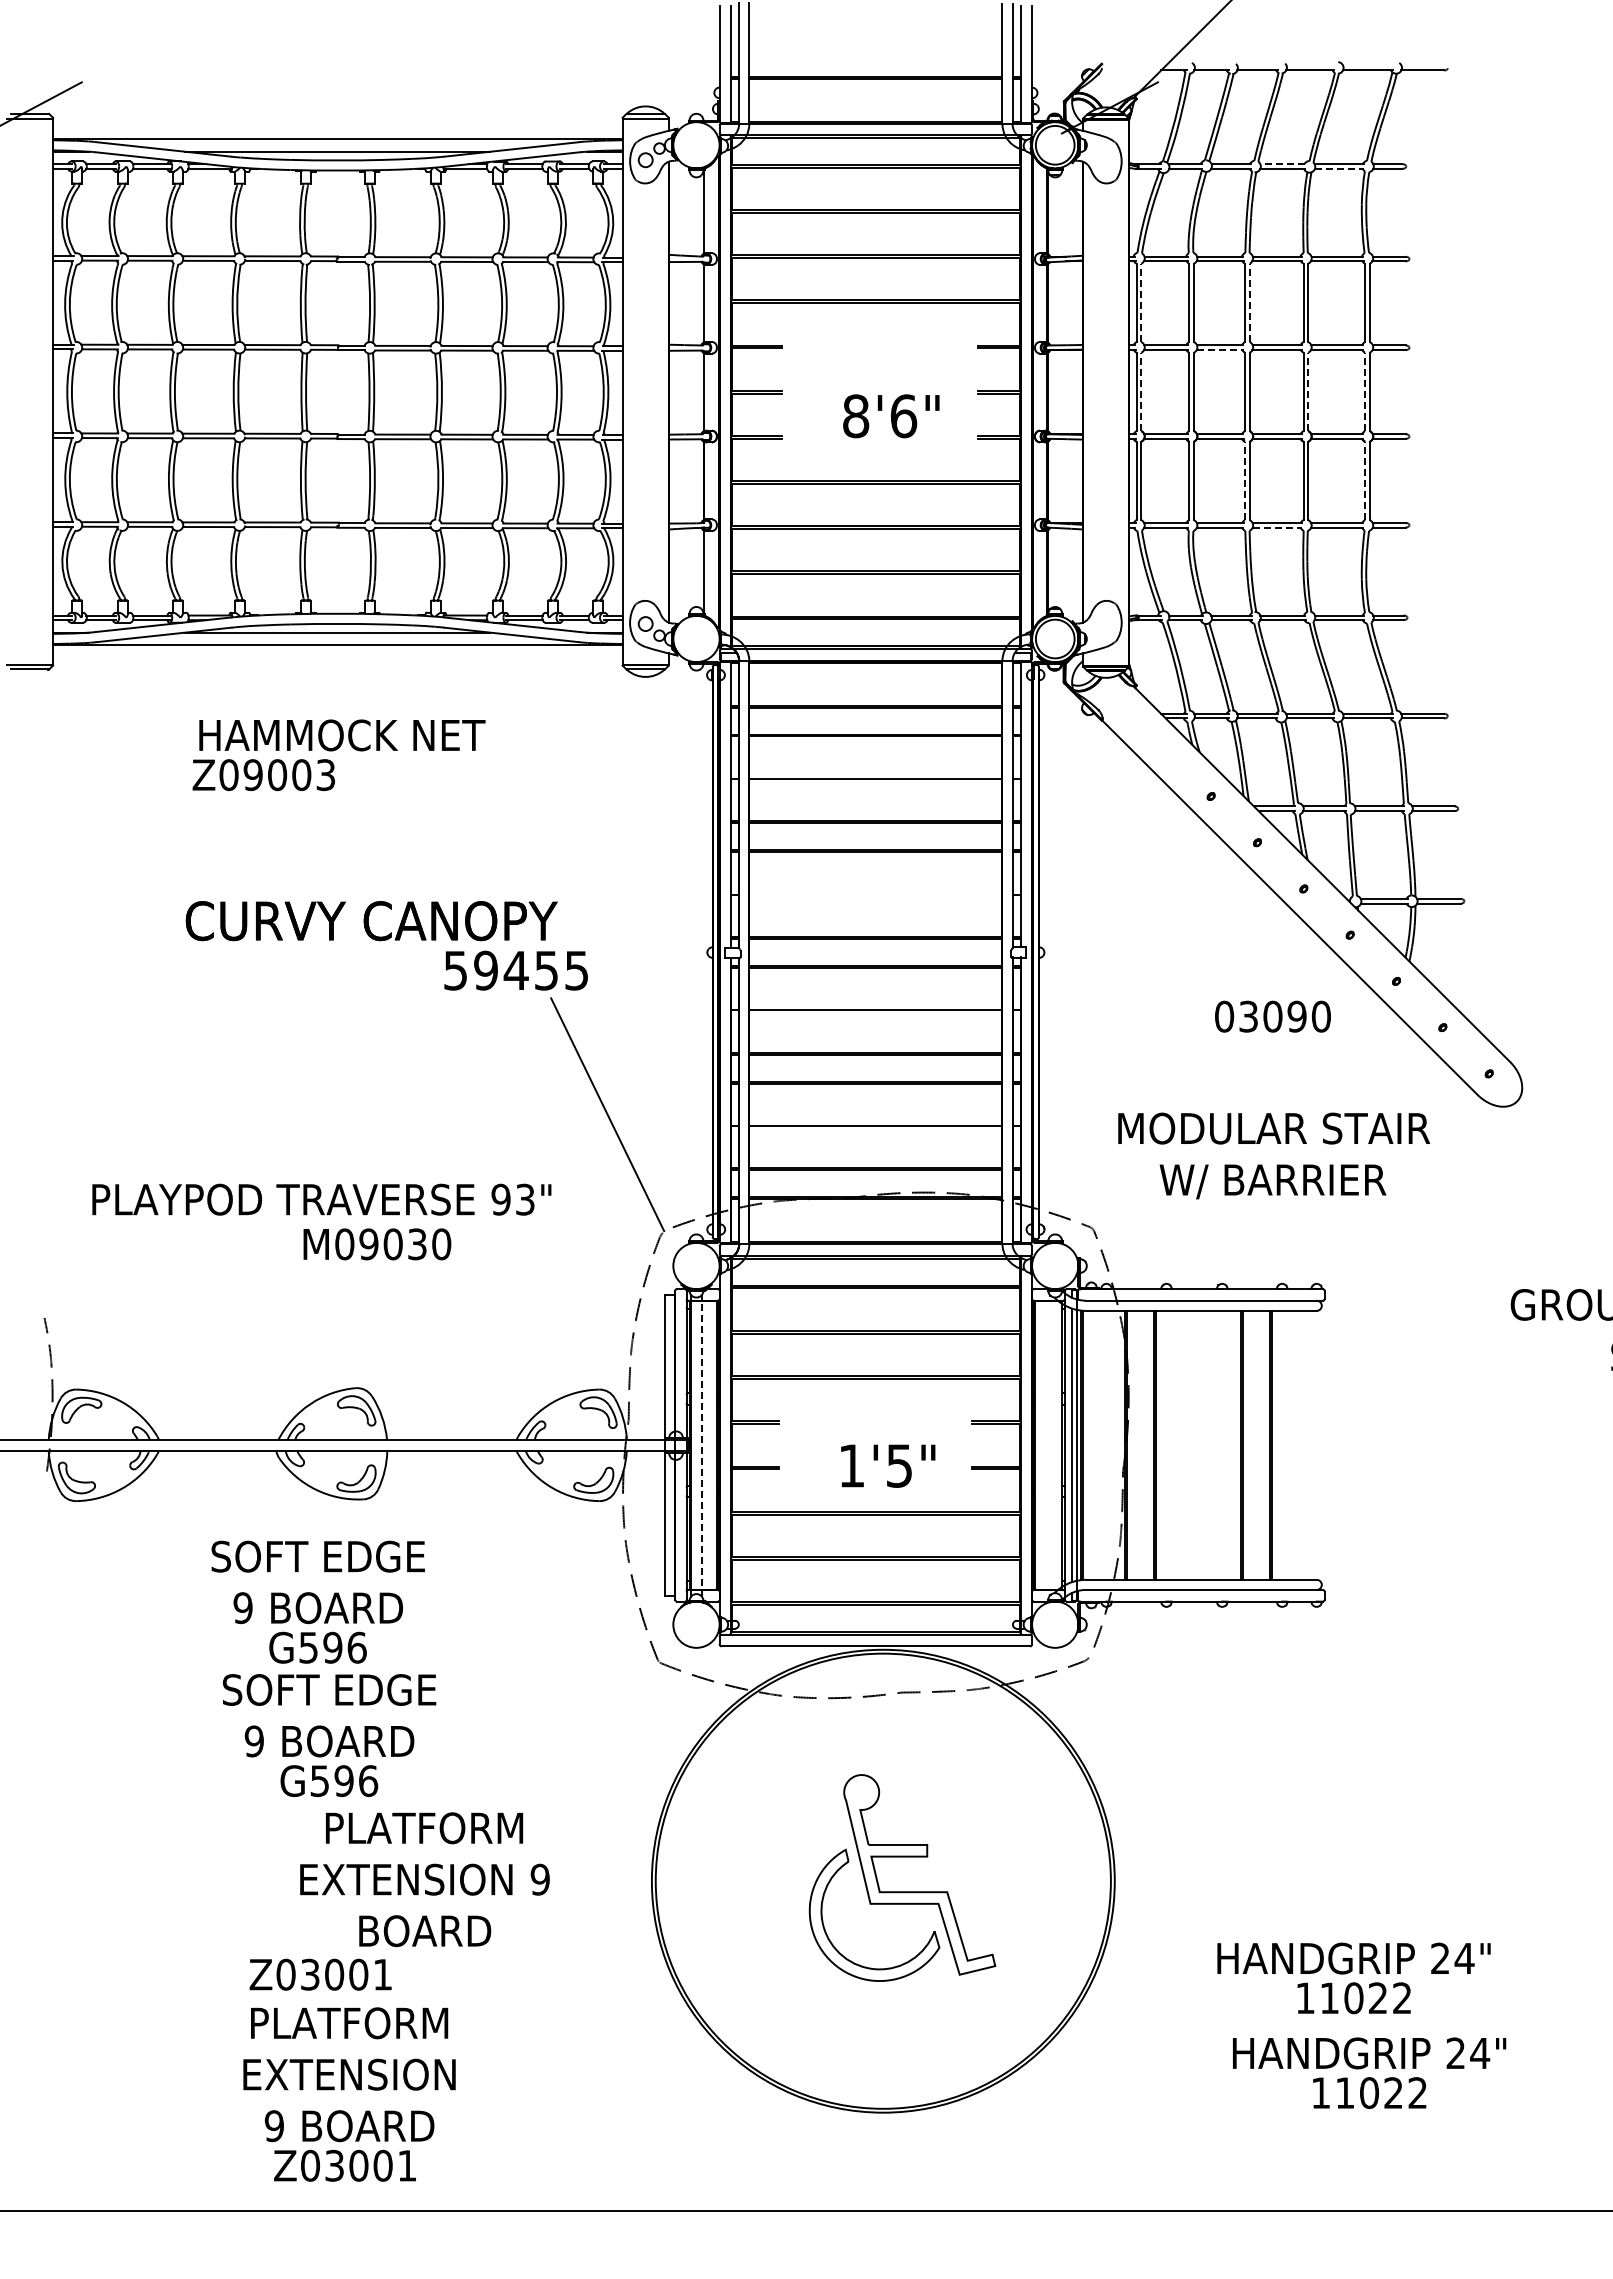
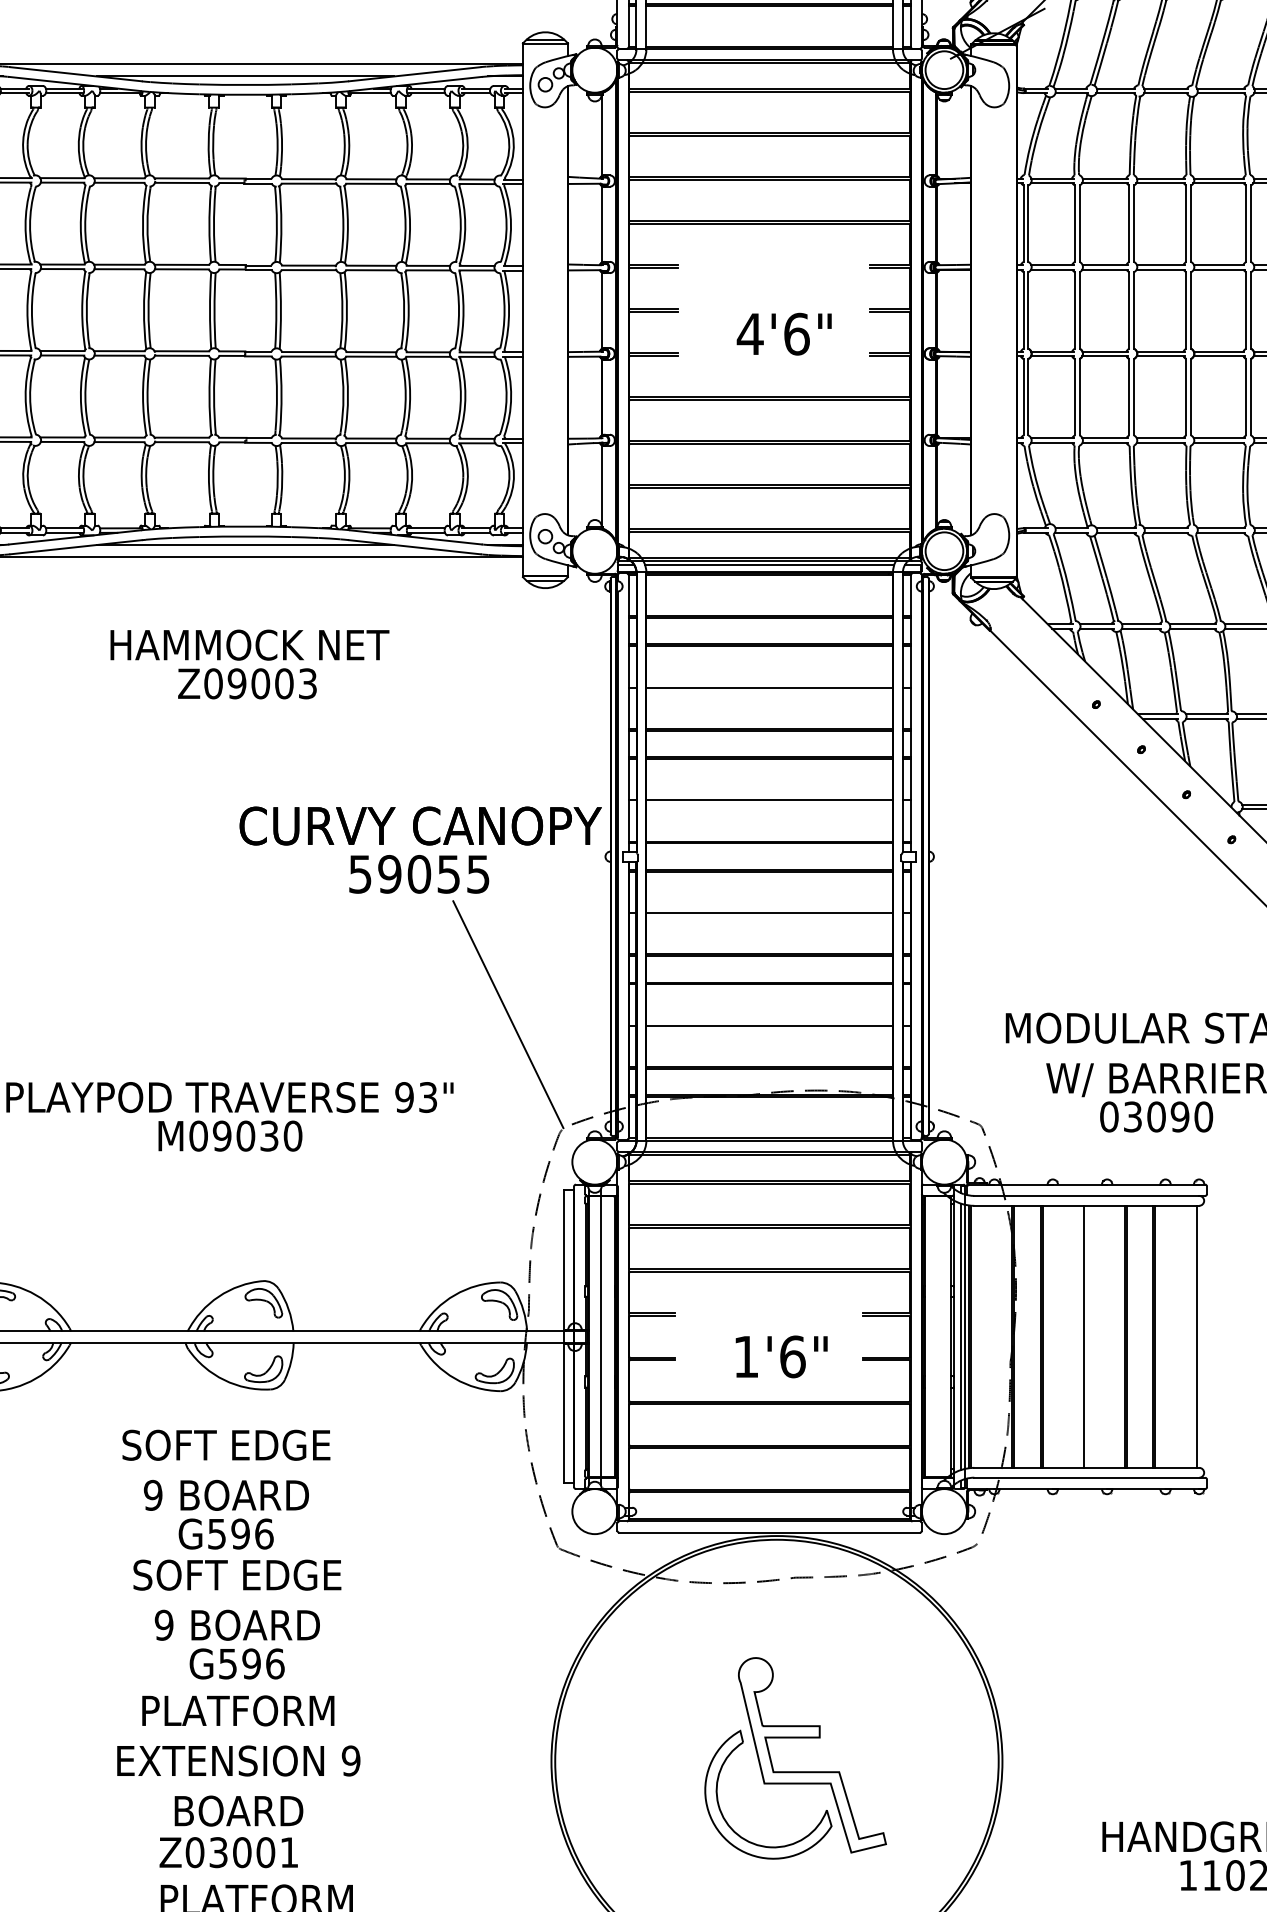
line: (1282, 164) -> (1165, 88), dashed -> solid
line: (1339, 168) -> (1221, 92), dashed -> solid
line: (1141, 302) -> (1028, 223), dashed -> solid
line: (1249, 302) -> (1133, 223), dashed -> solid
line: (1220, 350) -> (1105, 270), dashed -> solid
line: (1141, 391) -> (1028, 310), dashed -> solid
line: (1308, 391) -> (1191, 310), dashed -> solid
line: (1365, 391) -> (1246, 310), dashed -> solid
text: (855, 416) -> (749, 334), 8'6" -> 4'6"
line: (1245, 480) -> (1129, 396), dashed -> solid
line: (1365, 480) -> (1246, 396), dashed -> solid
line: (1277, 527) -> (1160, 442), dashed -> solid
line: (875, 653) -> (769, 565), added
text: (263, 775) -> (247, 684), moved
line: (875, 894) -> (769, 800), added
text: (371, 921) -> (420, 826), moved
text: (515, 970) -> (418, 874), 59455 -> 59055
text: (1272, 1016) -> (1156, 1116), moved
text: (377, 1244) -> (230, 1136), moved
line: (1198, 1444) -> (1084, 1336), added
line: (1314, 1444) -> (1197, 1336), added
line: (702, 1445) -> (600, 1336), dashed -> solid
text: (899, 1465) -> (792, 1356), 1'5" -> 1'6"
text: (424, 1879) -> (238, 1760), moved

